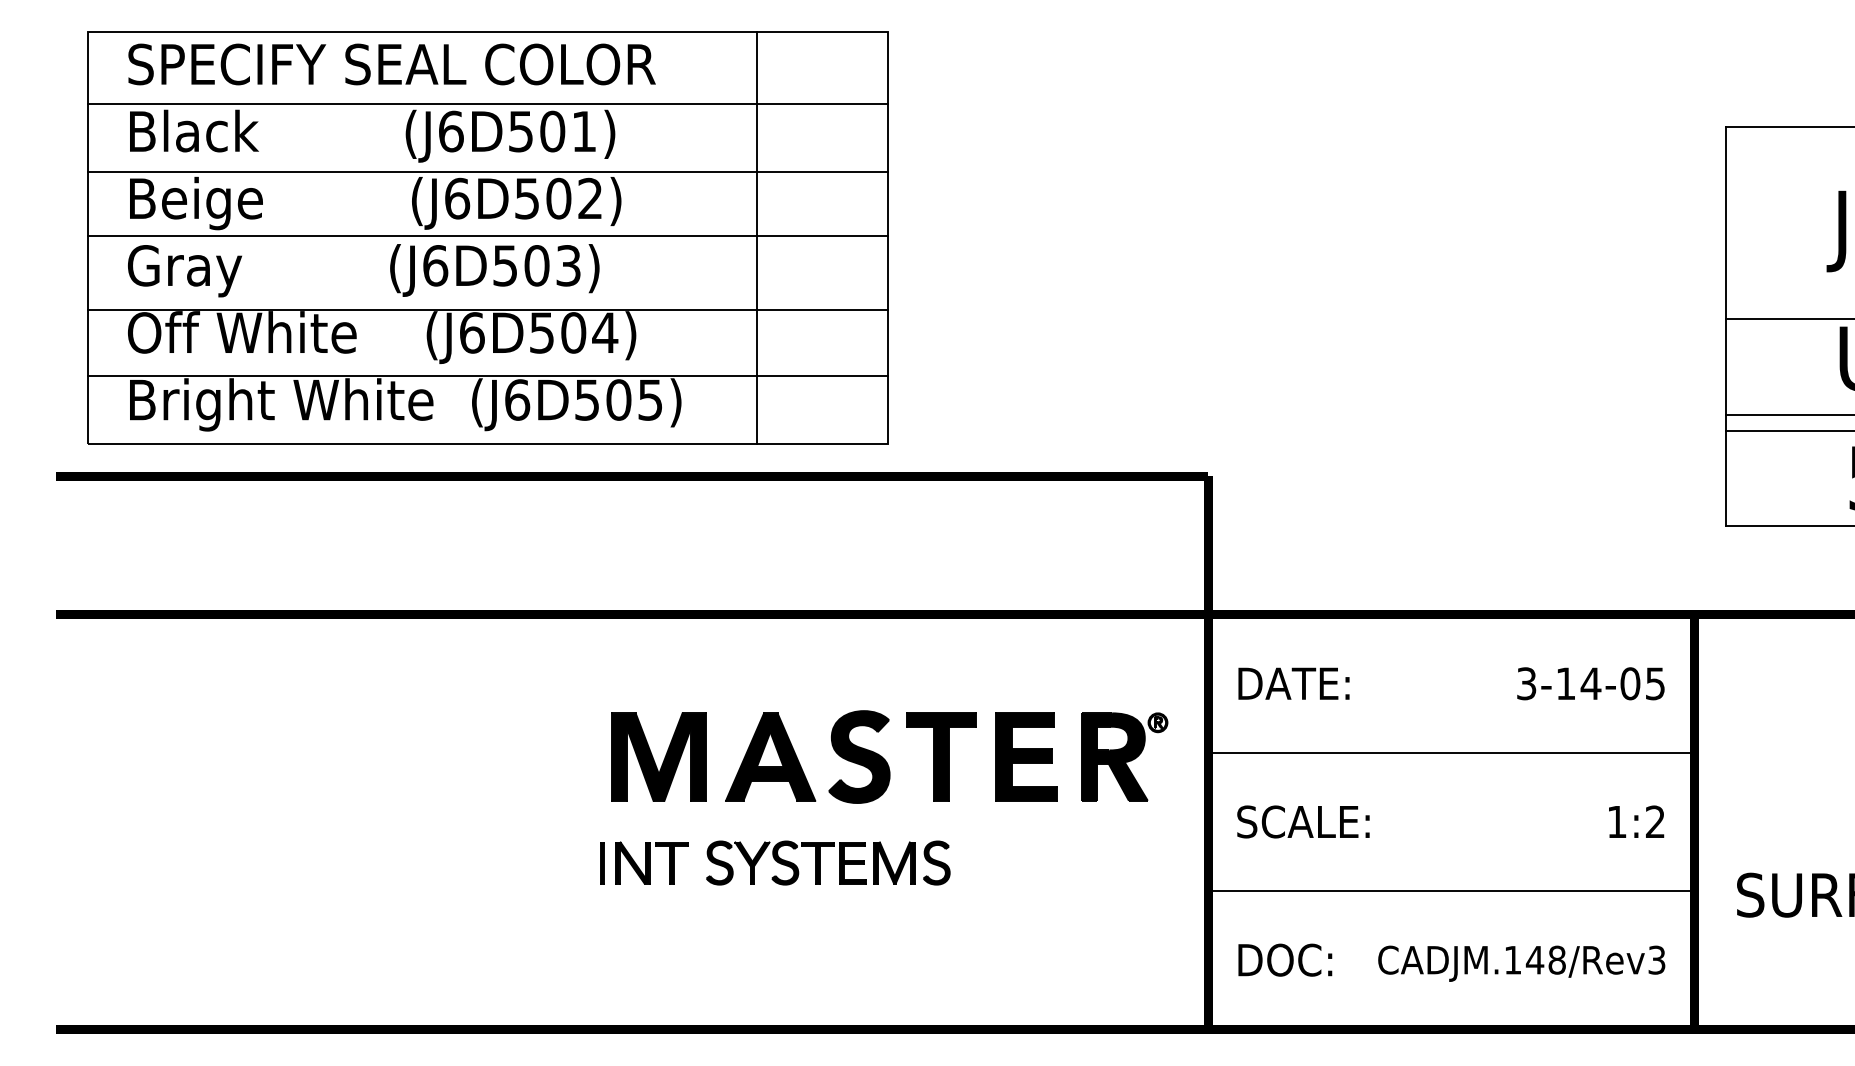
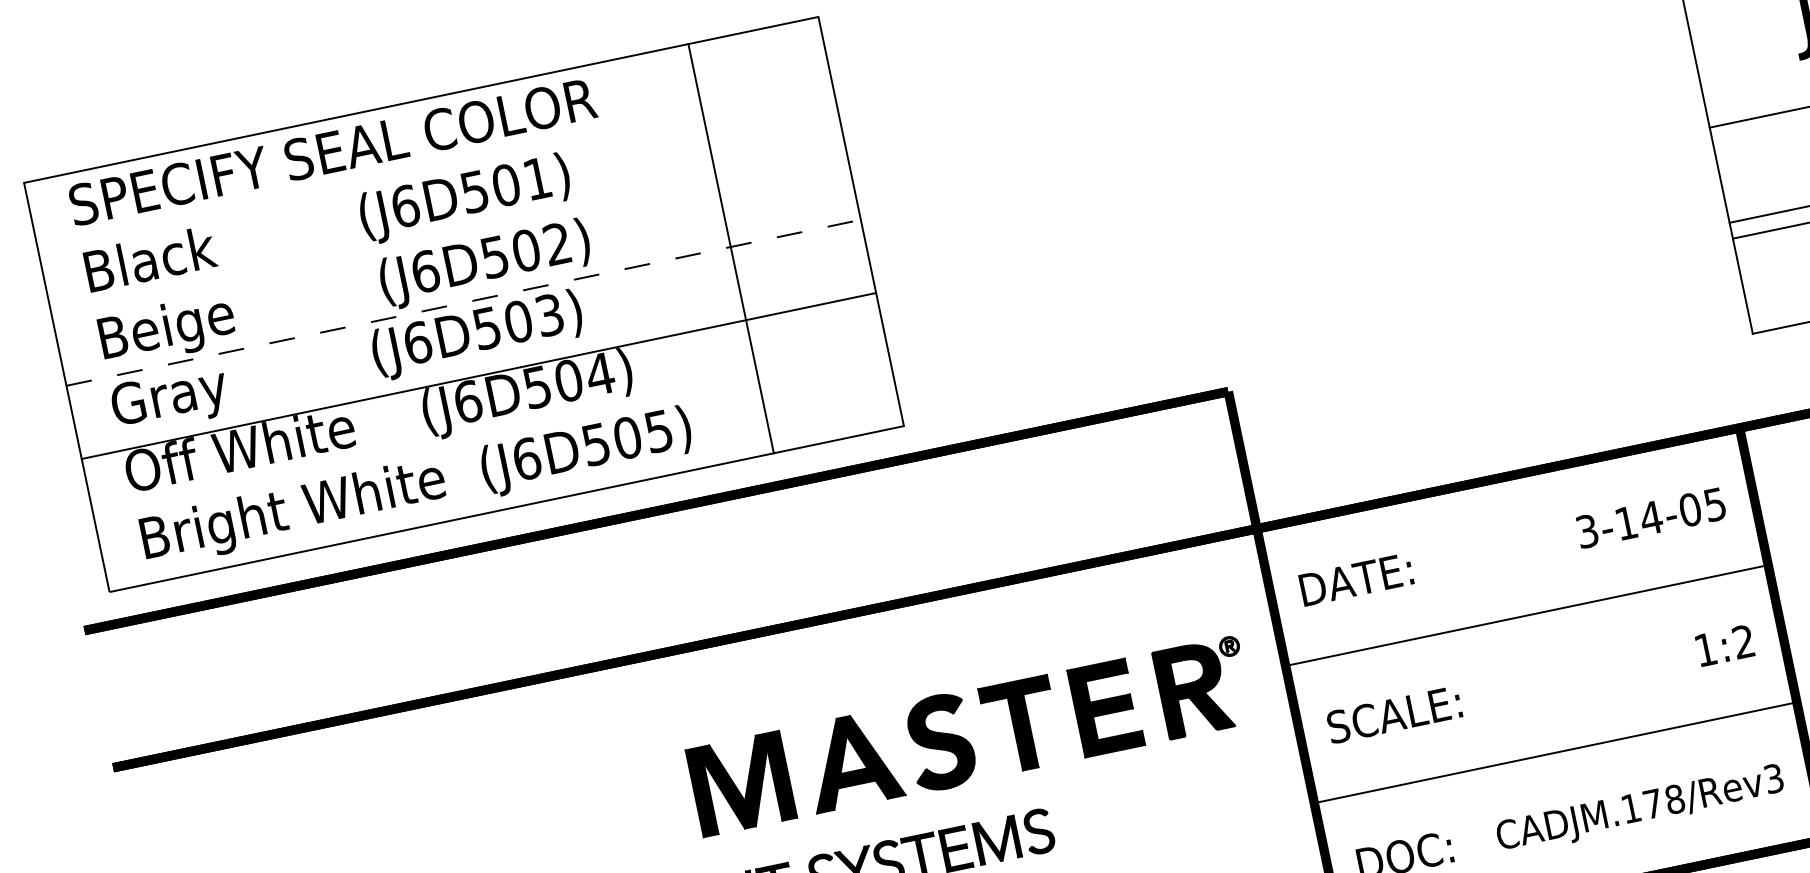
line: (487, 104) -> (435, 171), removed
line: (487, 172) -> (450, 239), removed
line: (488, 236) -> (464, 302), solid -> dashed
line: (487, 376) -> (492, 441), removed
text: (1534, 960) -> (1652, 804), CADJM.148/Rev3 -> CADJM.178/Rev3

